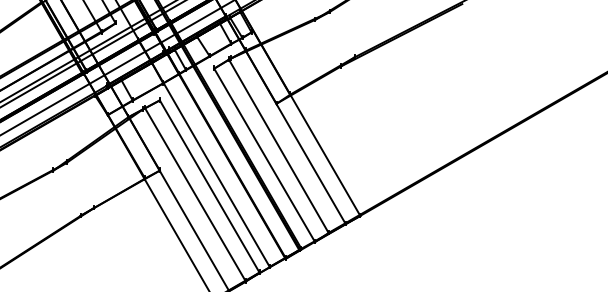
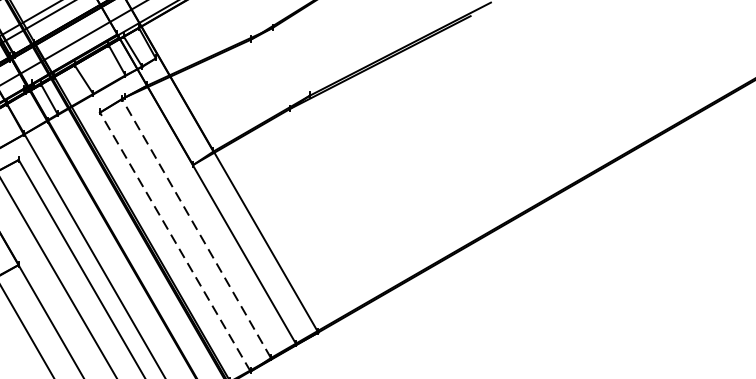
line: (278, 146) -> (196, 228), solid -> dashed
line: (264, 154) -> (175, 240), solid -> dashed

